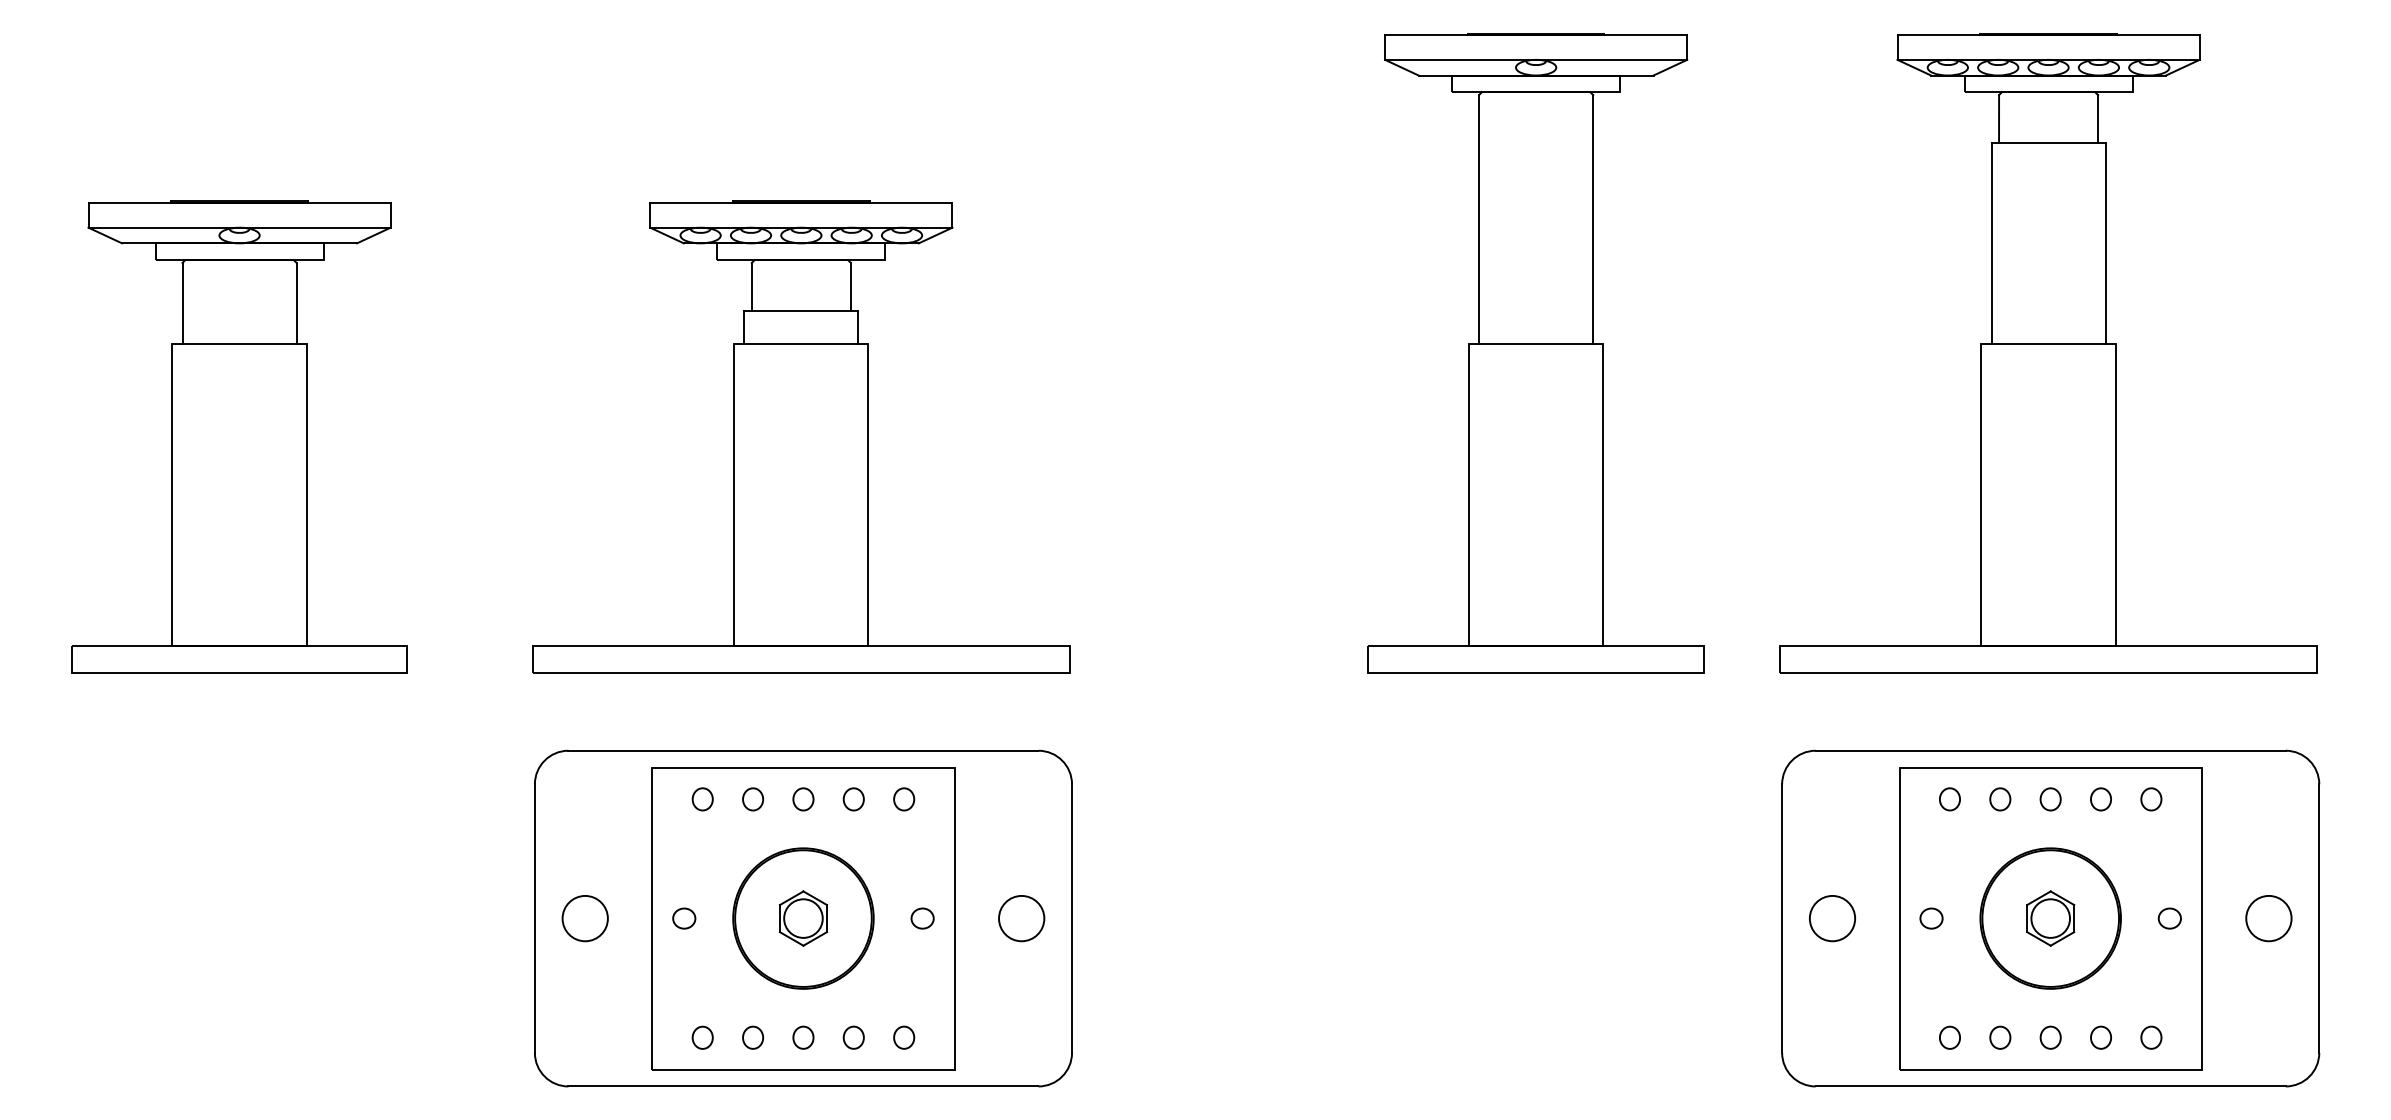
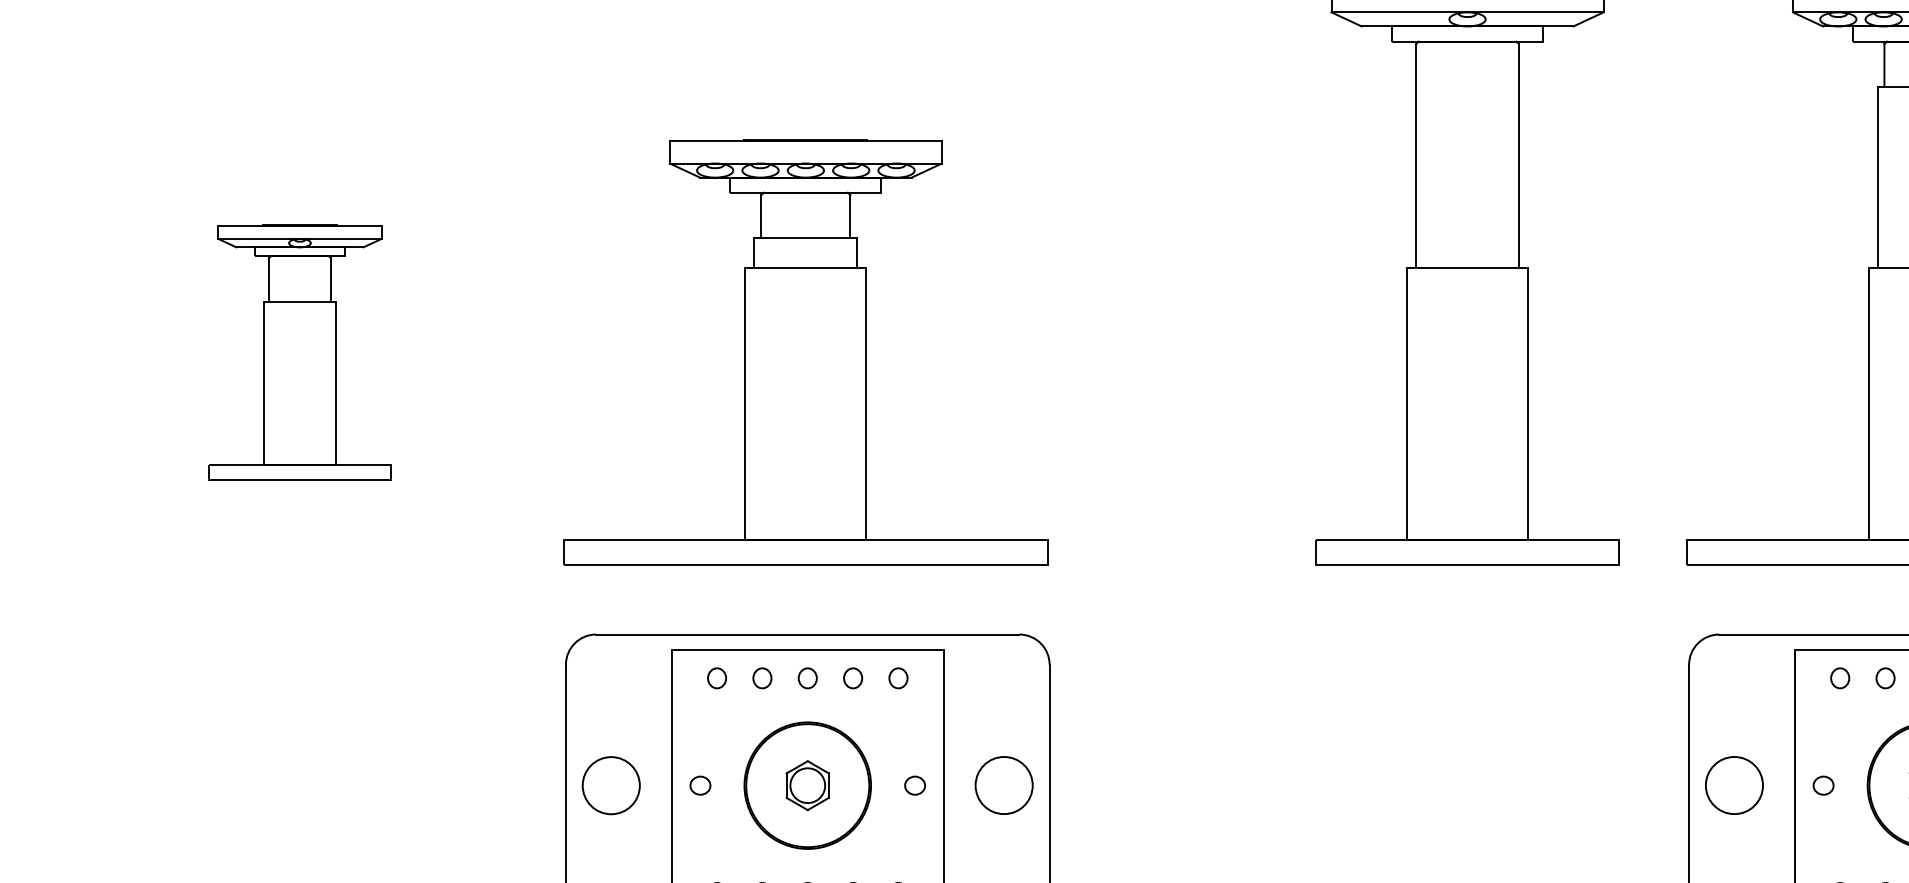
part: (239, 436) -> (299, 351), size x0.6
circle: (584, 918) -> (610, 785), size x1.4
circle: (1021, 918) -> (1004, 785), size x1.4
circle: (1832, 918) -> (1734, 785), size x1.4

